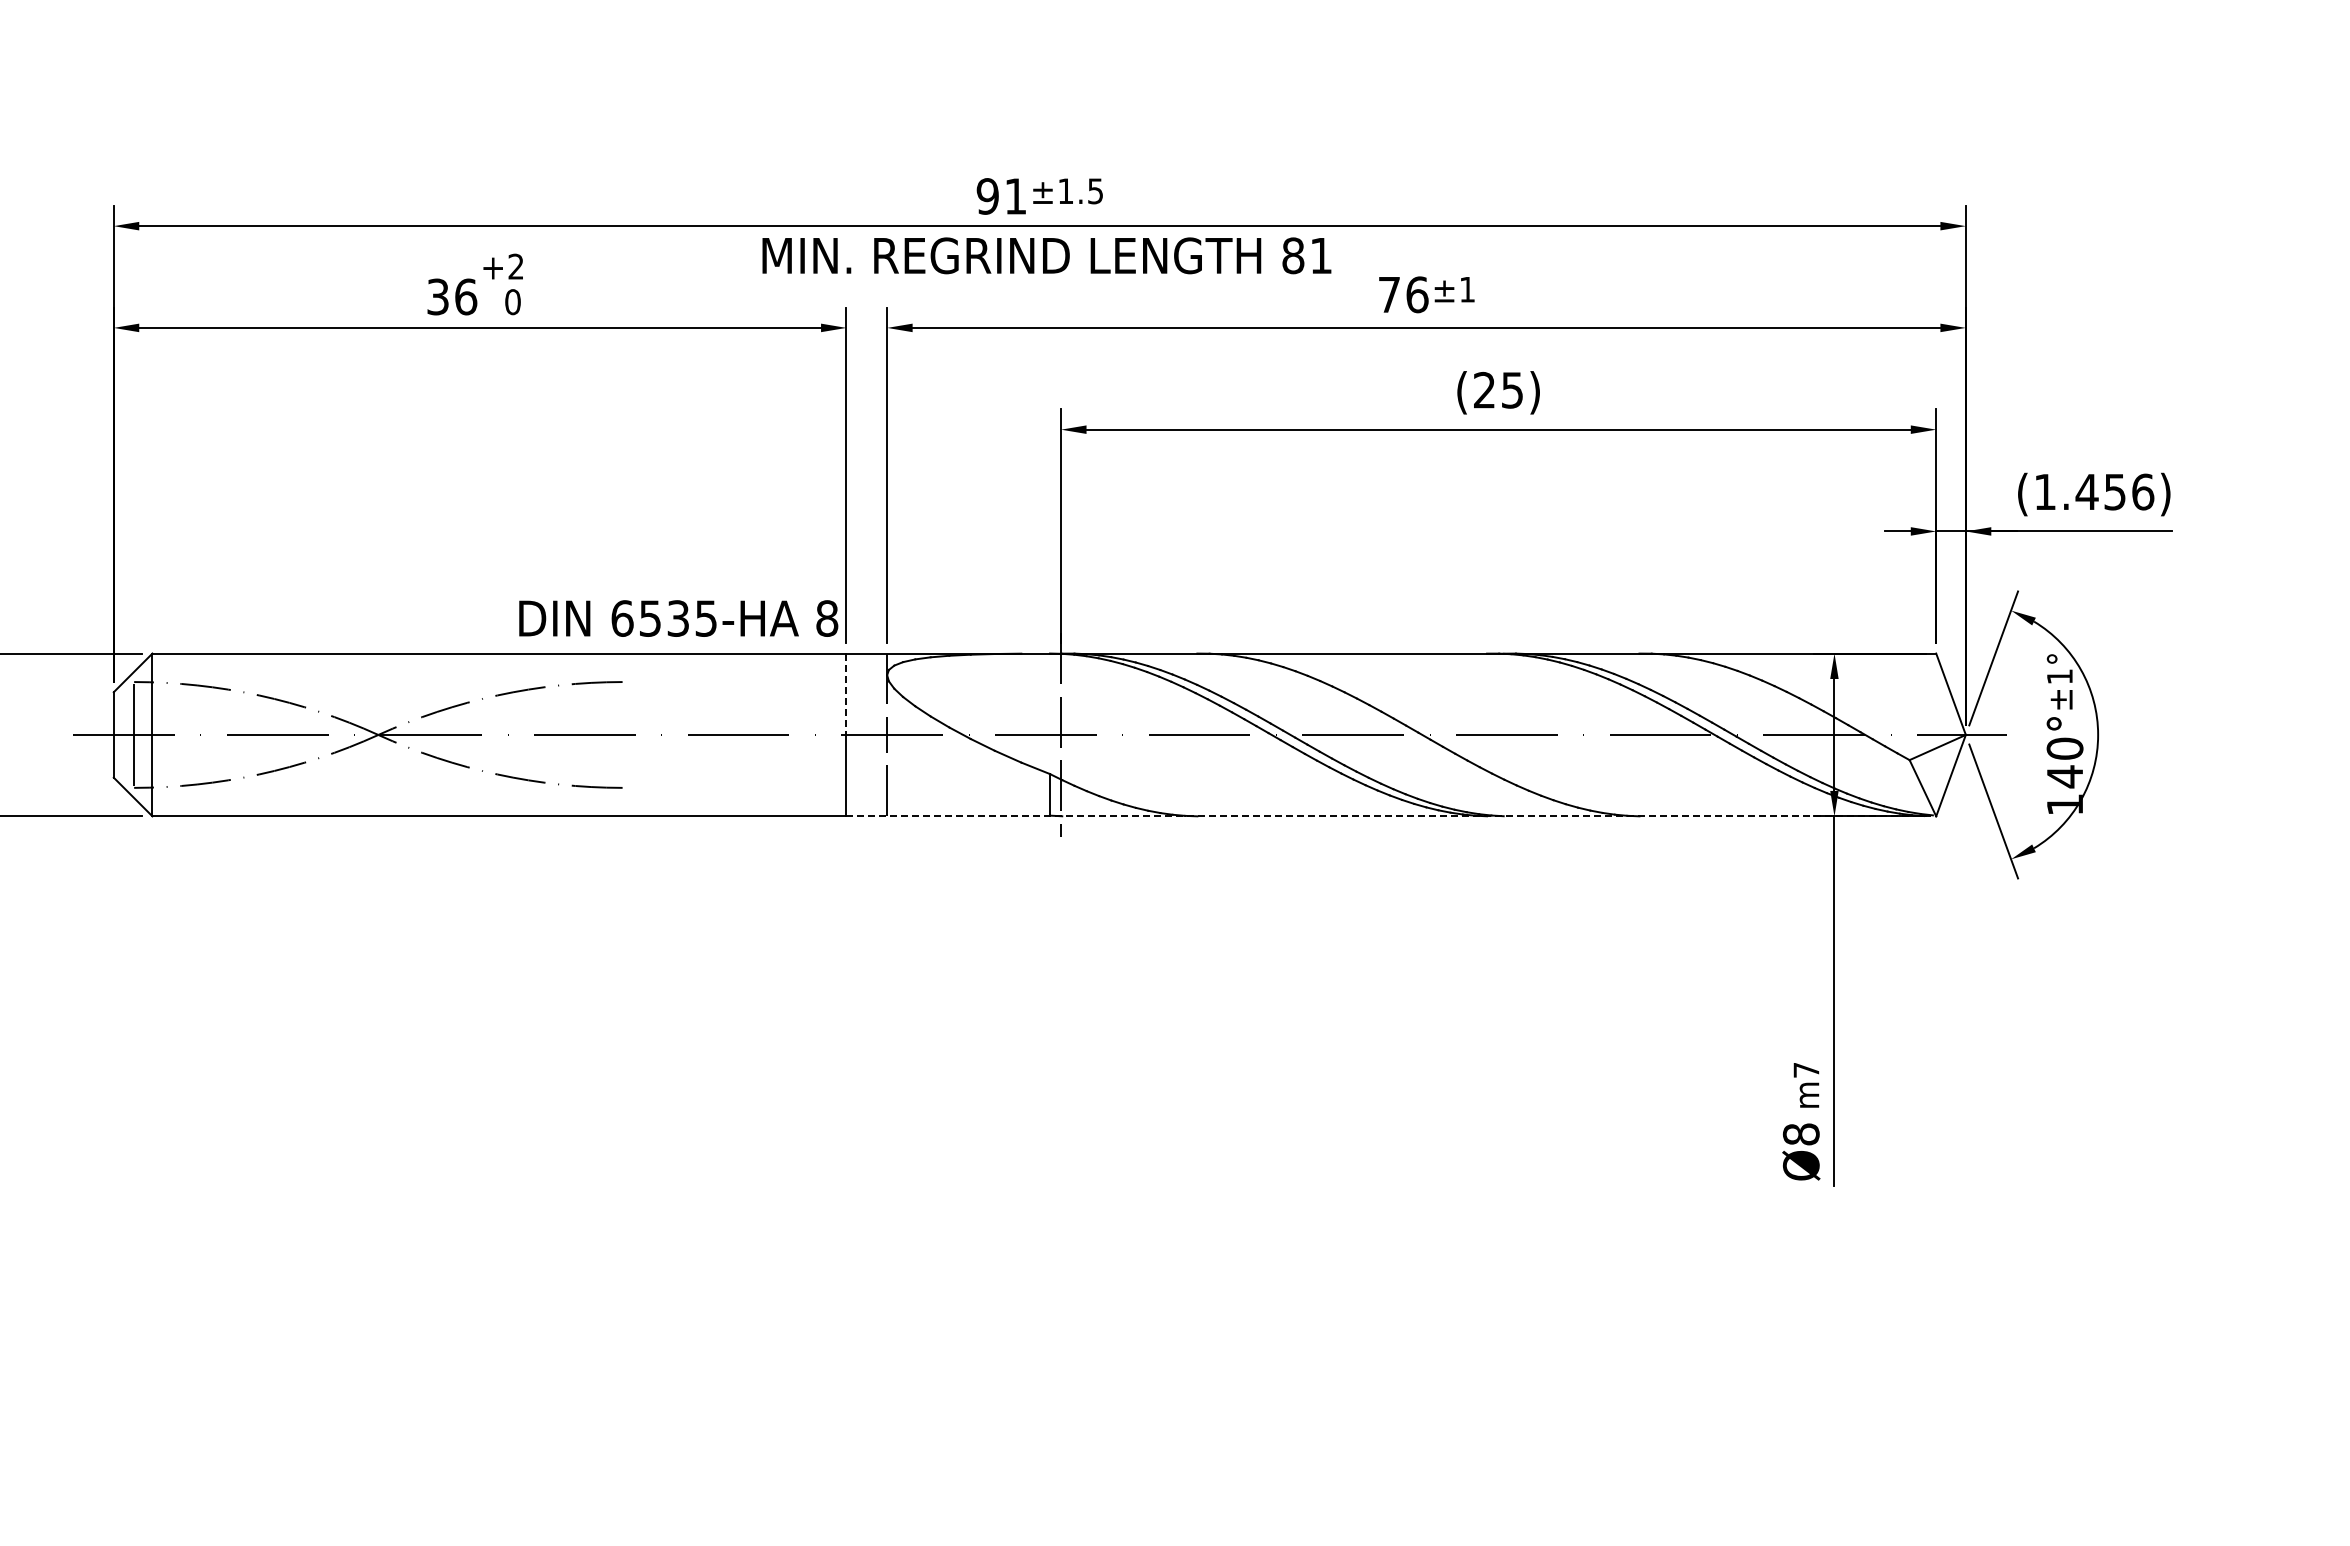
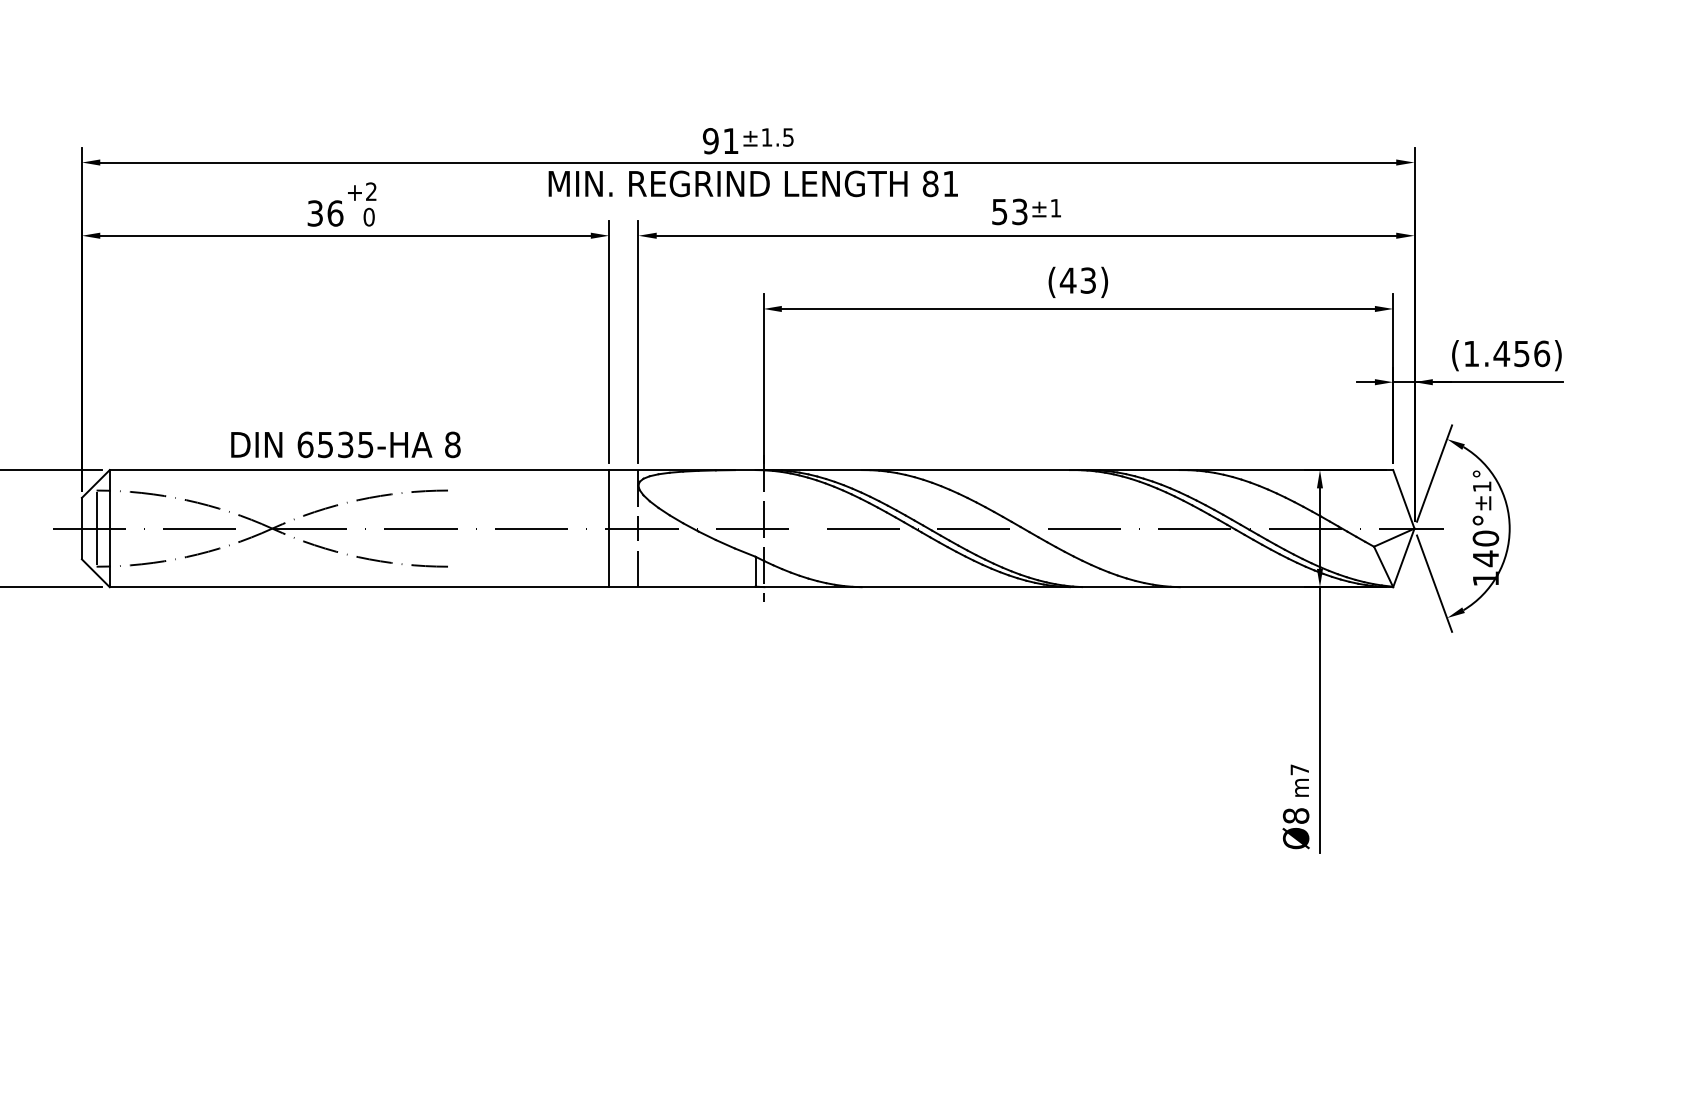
text: (1403, 294) -> (1009, 211), 76 -> 53
text: (1497, 389) -> (1077, 280), (25) -> (43)
text: (678, 618) -> (345, 444), moved
line: (846, 694) -> (609, 499), dashed -> solid
line: (1391, 816) -> (1001, 587), dashed -> solid

